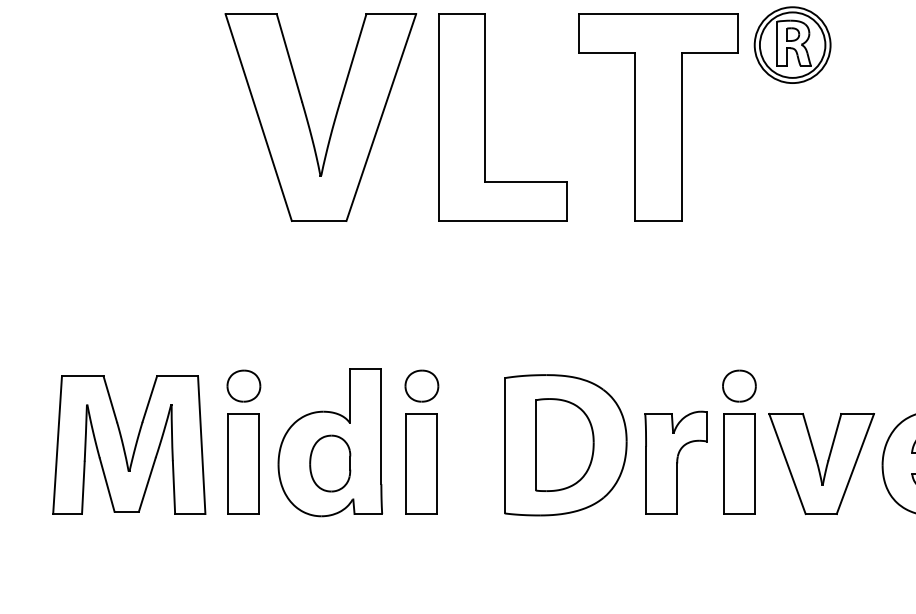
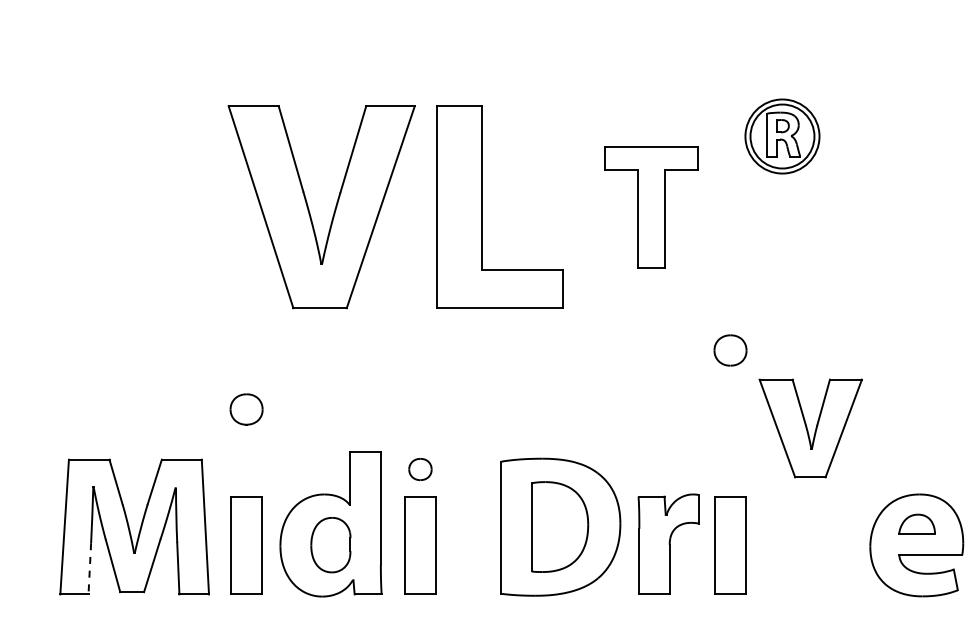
part: (658, 116) -> (651, 206), size x0.6
part: (243, 386) -> (246, 409), moved
part: (421, 386) -> (420, 469), size x0.7
part: (739, 386) -> (730, 350), moved
part: (821, 463) -> (810, 428), moved
line: (83, 487) -> (89, 568), solid -> dashed

